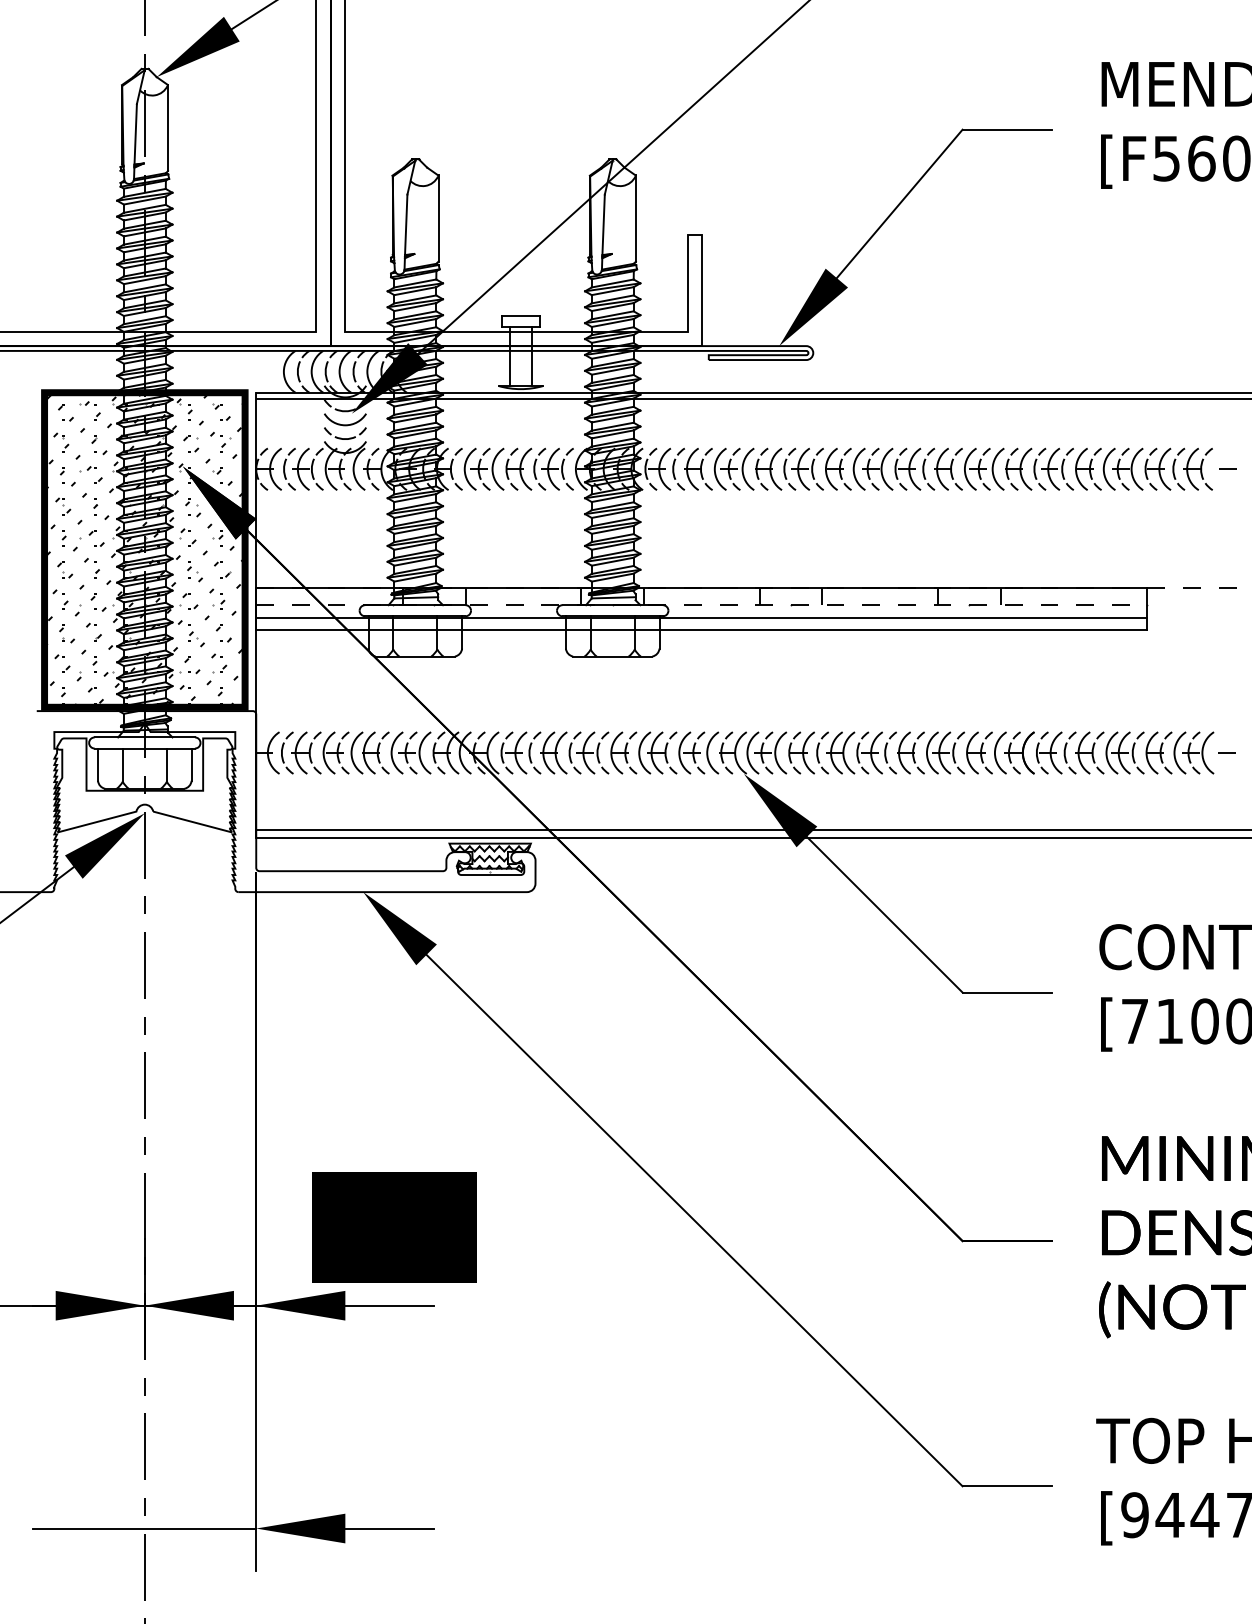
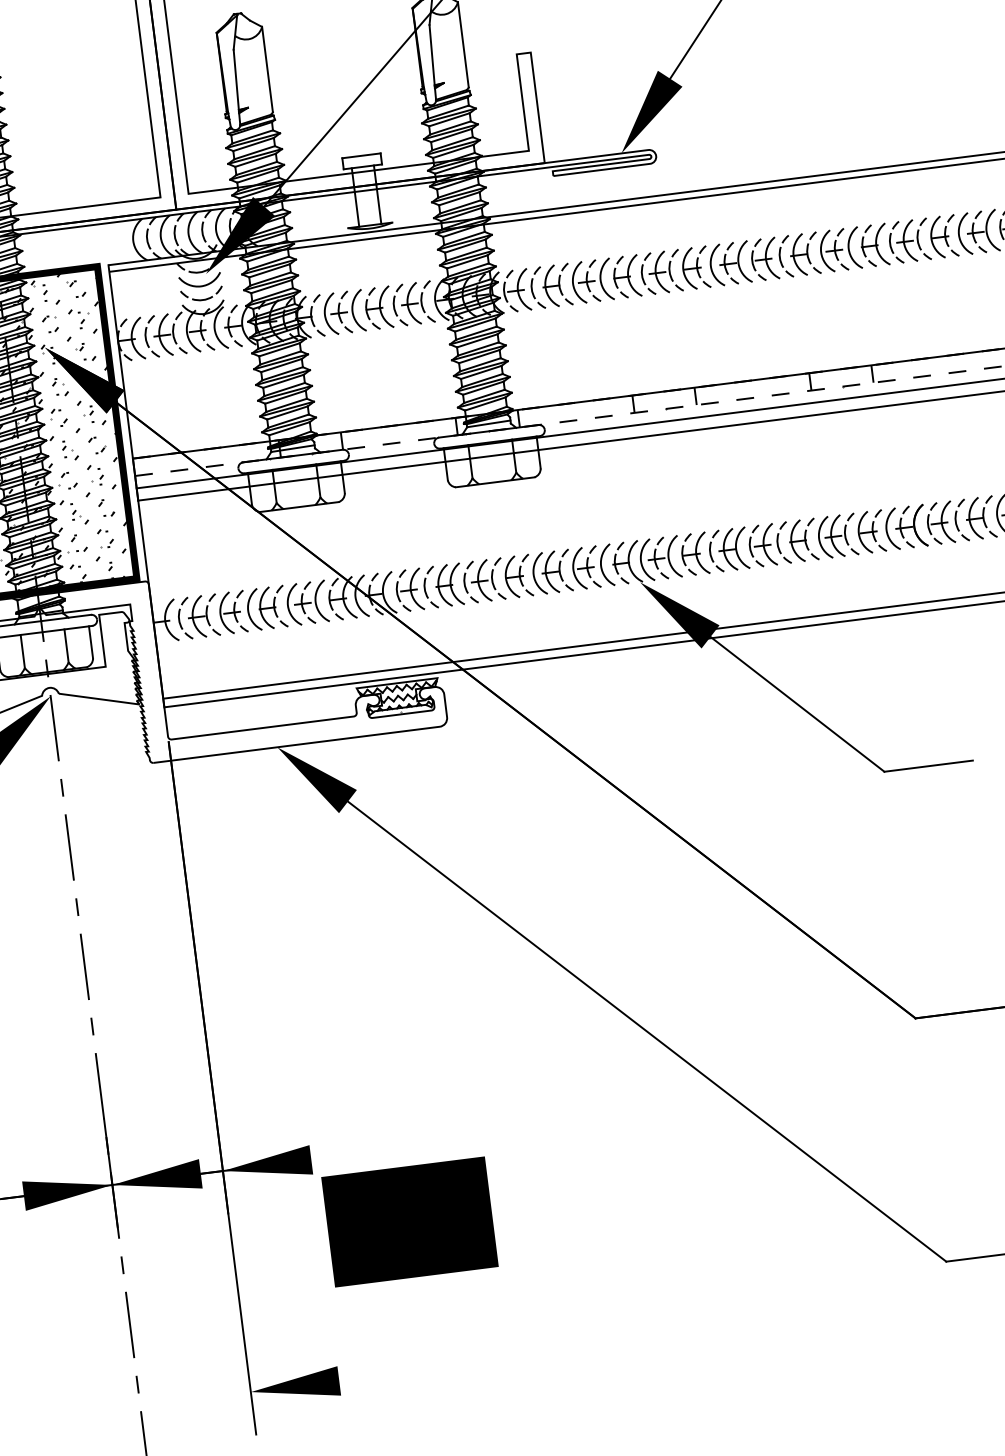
part: (394, 1227) -> (410, 1221), moved
line: (389, 1305) -> (355, 1154), removed
line: (144, 1528) -> (140, 1406), removed
line: (389, 1528) -> (383, 1375), removed

